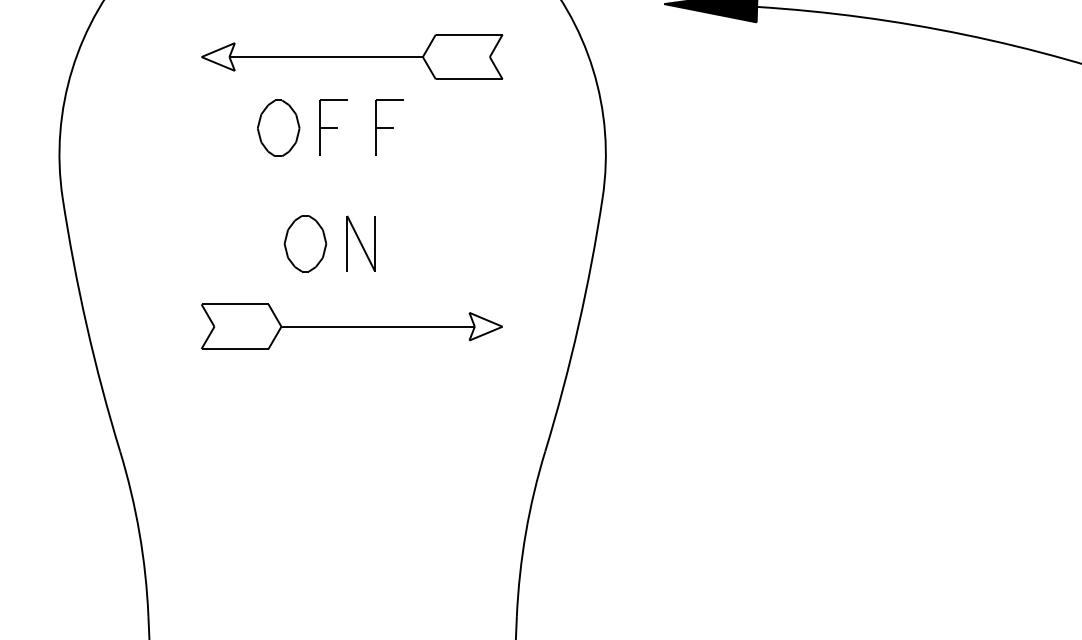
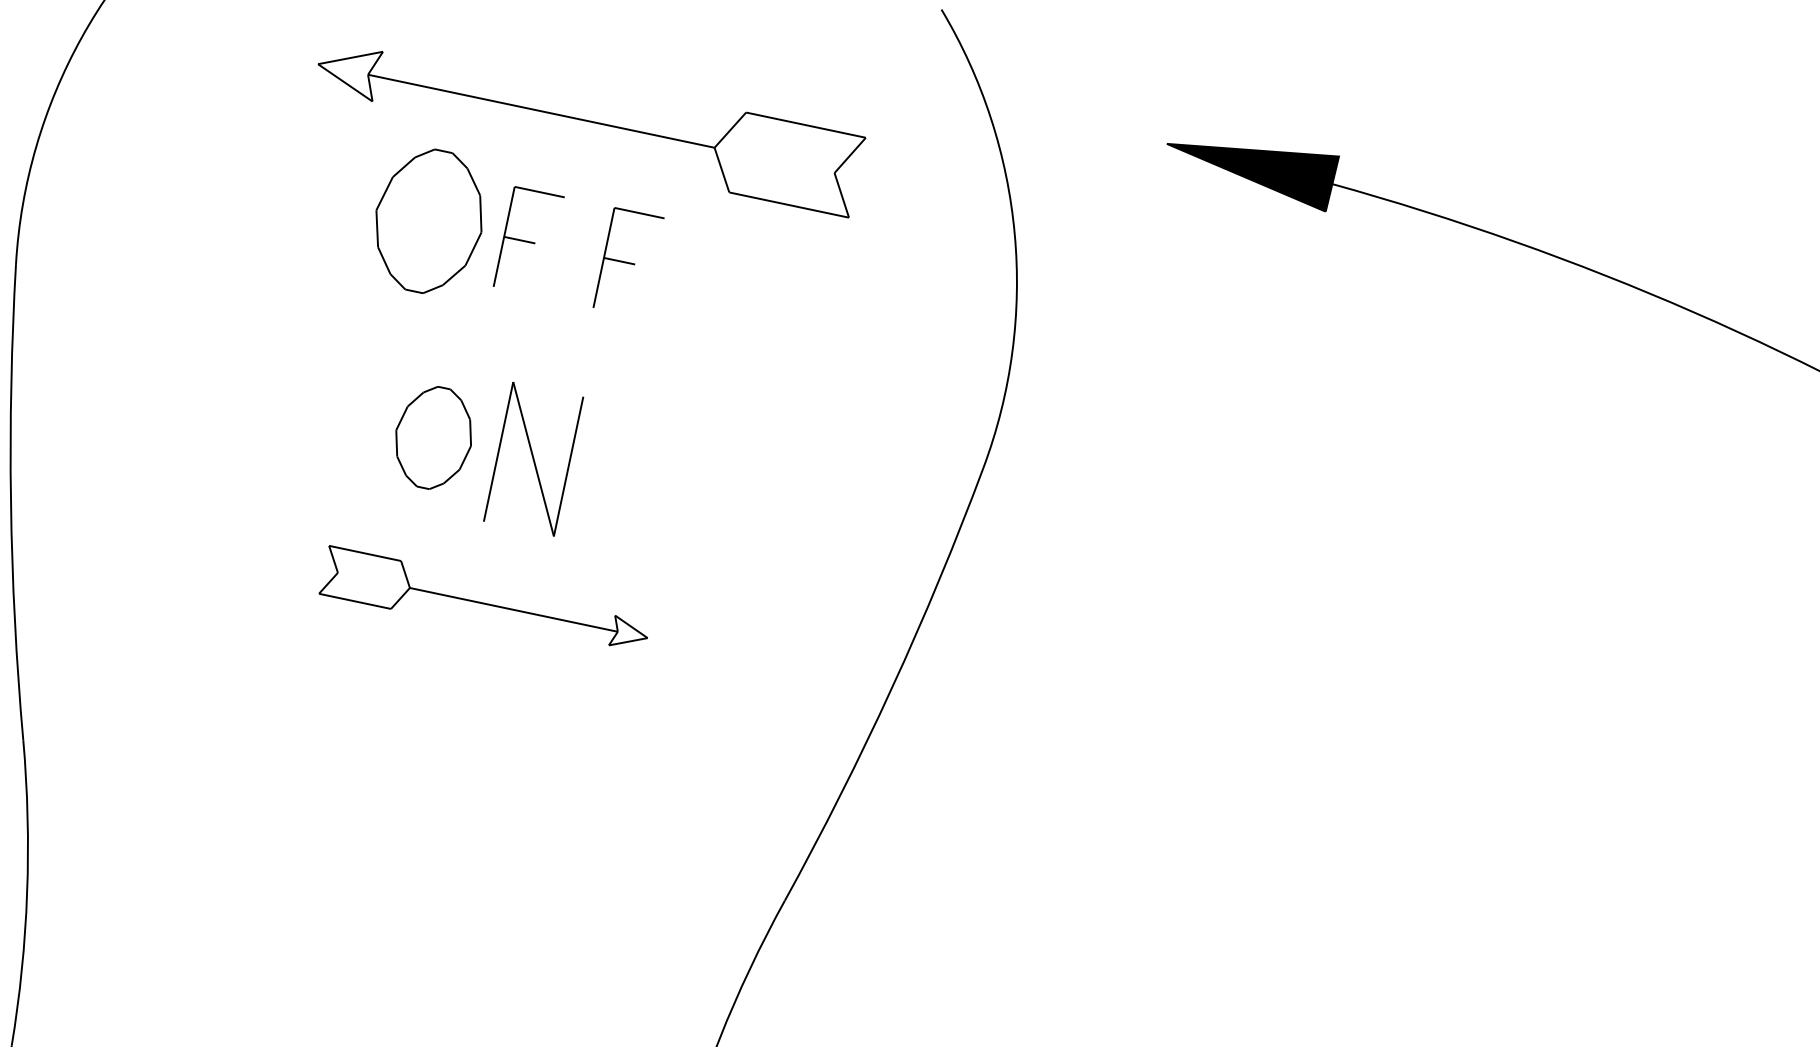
part: (278, 127) -> (429, 219), size x1.4
part: (360, 243) -> (532, 458), size x1.4
part: (351, 326) -> (484, 603), size x0.6

